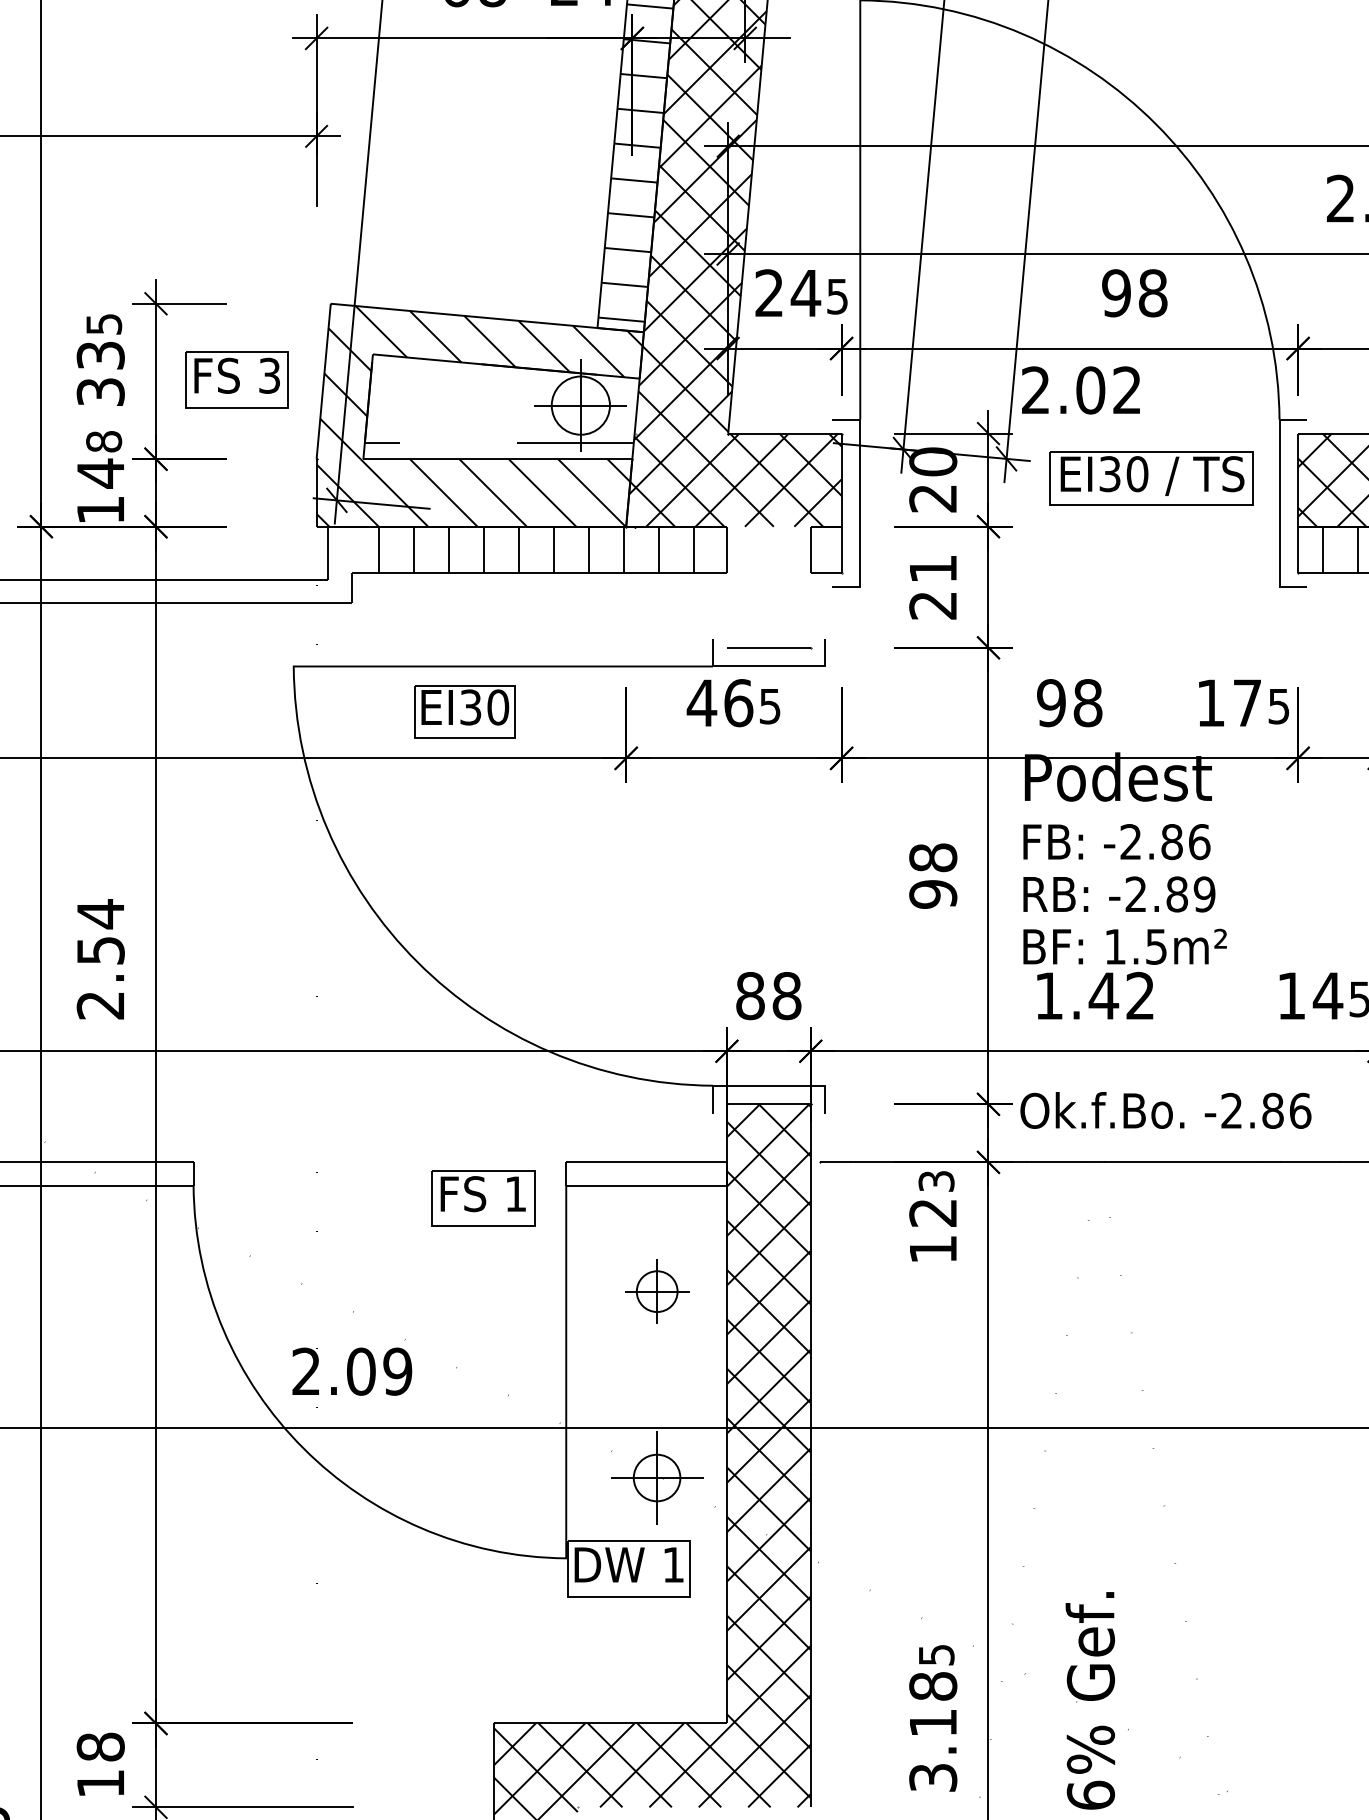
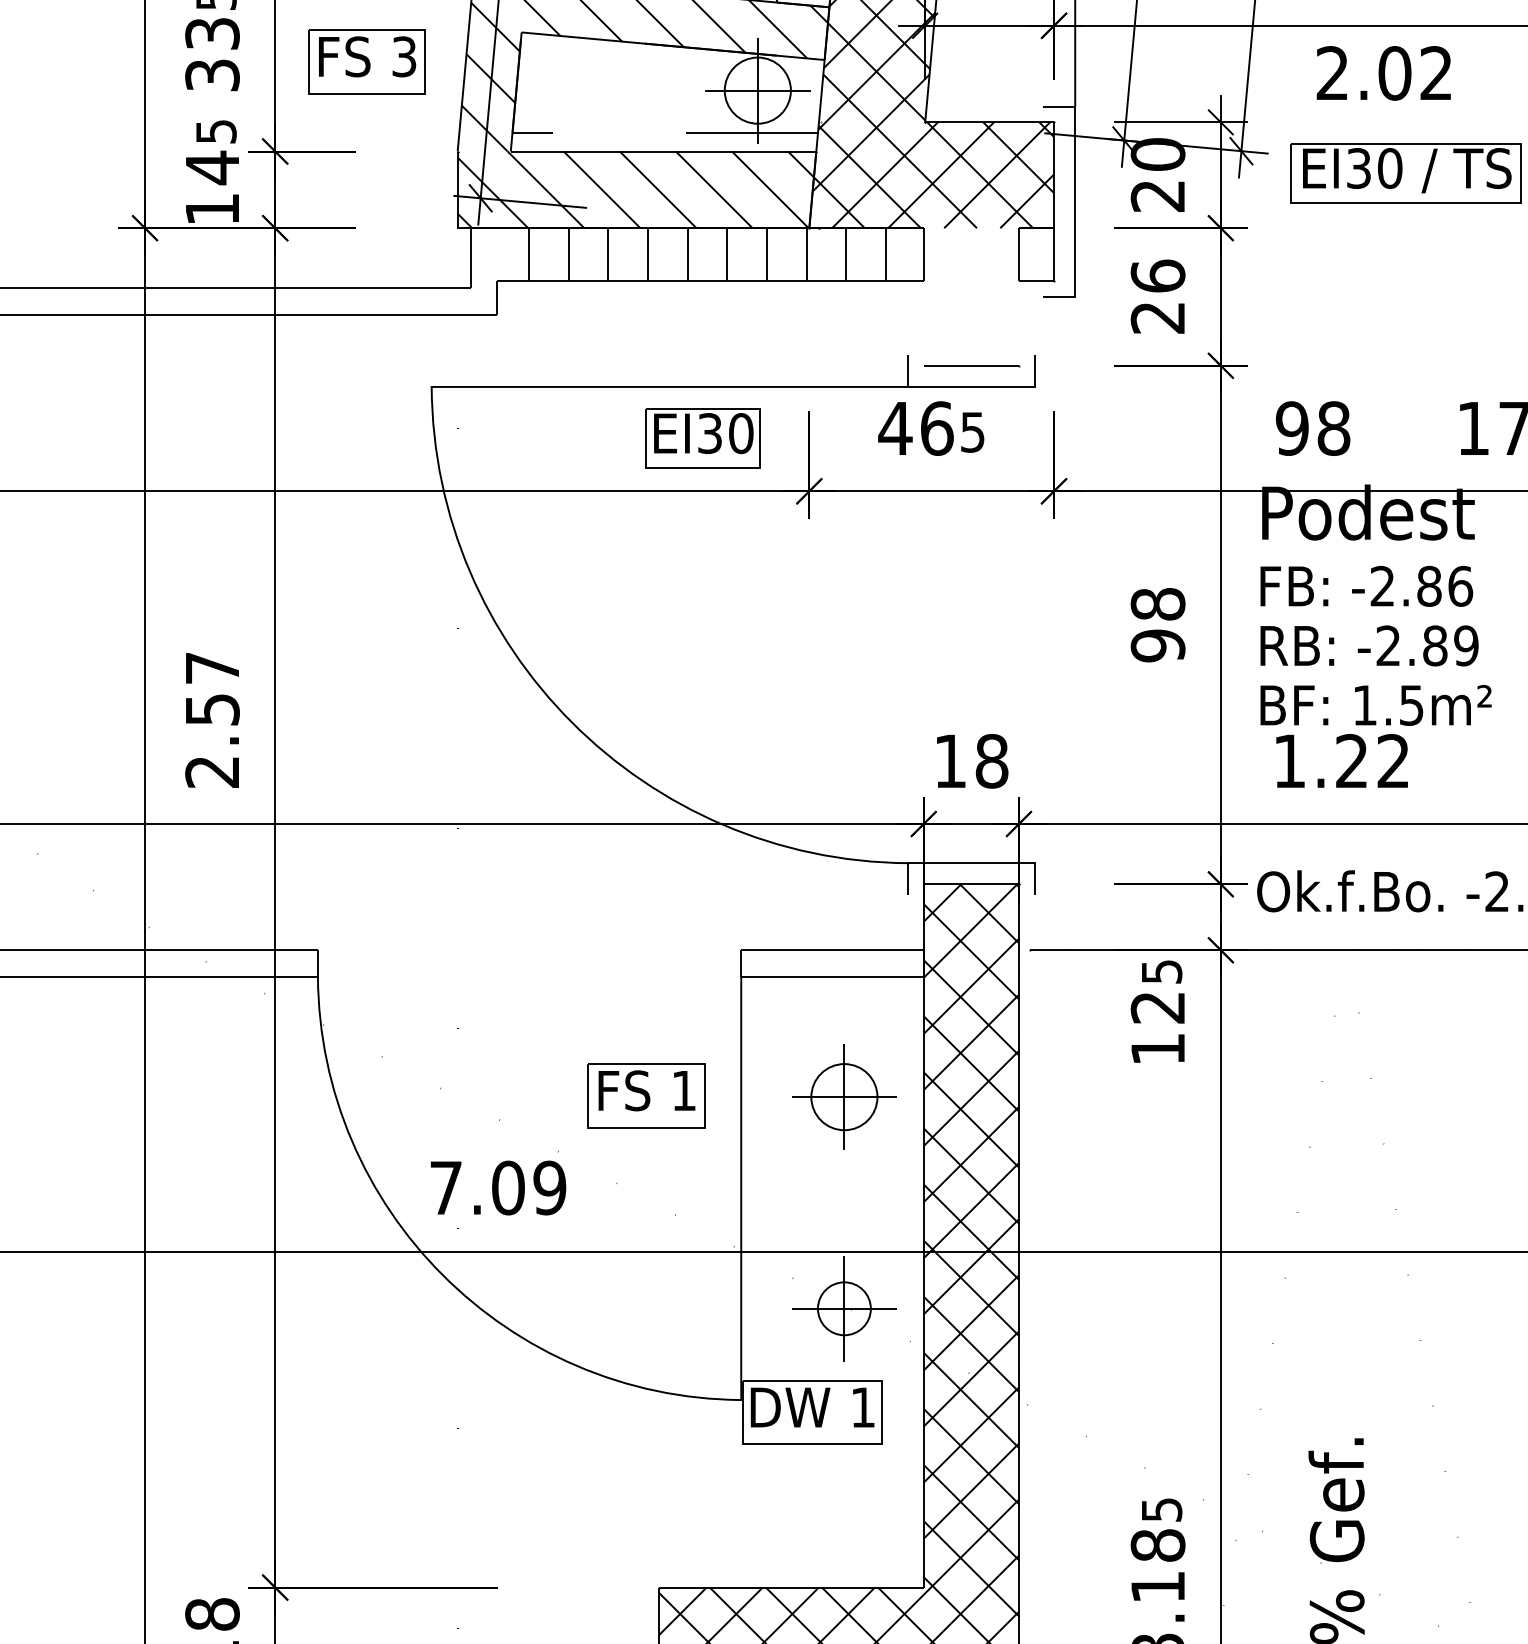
text: (1080, 390) -> (1383, 73), moved
text: (104, 441) -> (216, 131), 8 -> 5
text: (933, 568) -> (1158, 275), 21 -> 26
part: (464, 711) -> (702, 438), moved
text: (100, 914) -> (212, 668), 2.54 -> 2.57
text: (1103, 995) -> (1351, 760), 1.42 -> 1.22
text: (750, 996) -> (950, 761), 88 -> 18
text: (935, 1181) -> (1160, 971), 3 -> 5
part: (483, 1198) -> (647, 1095), moved
part: (657, 1291) -> (844, 1096), size x1.43
text: (305, 1370) -> (445, 1186), 2.09 -> 7.09

